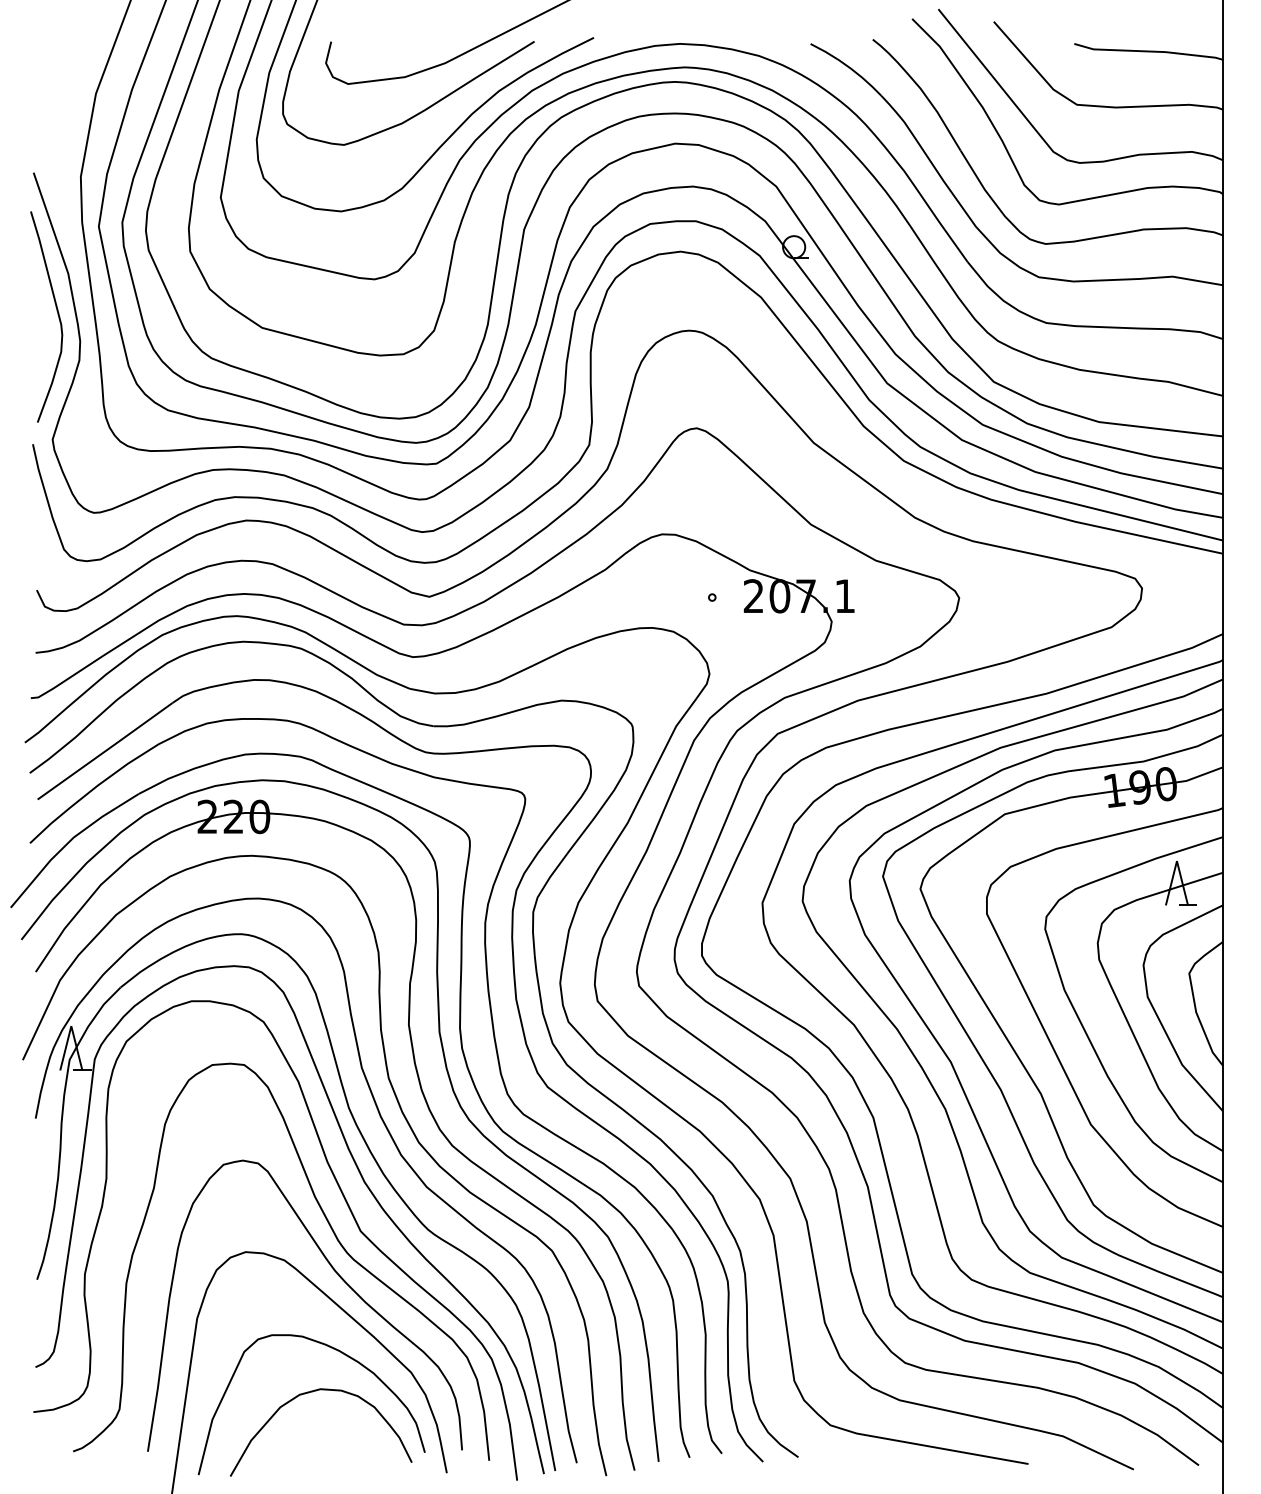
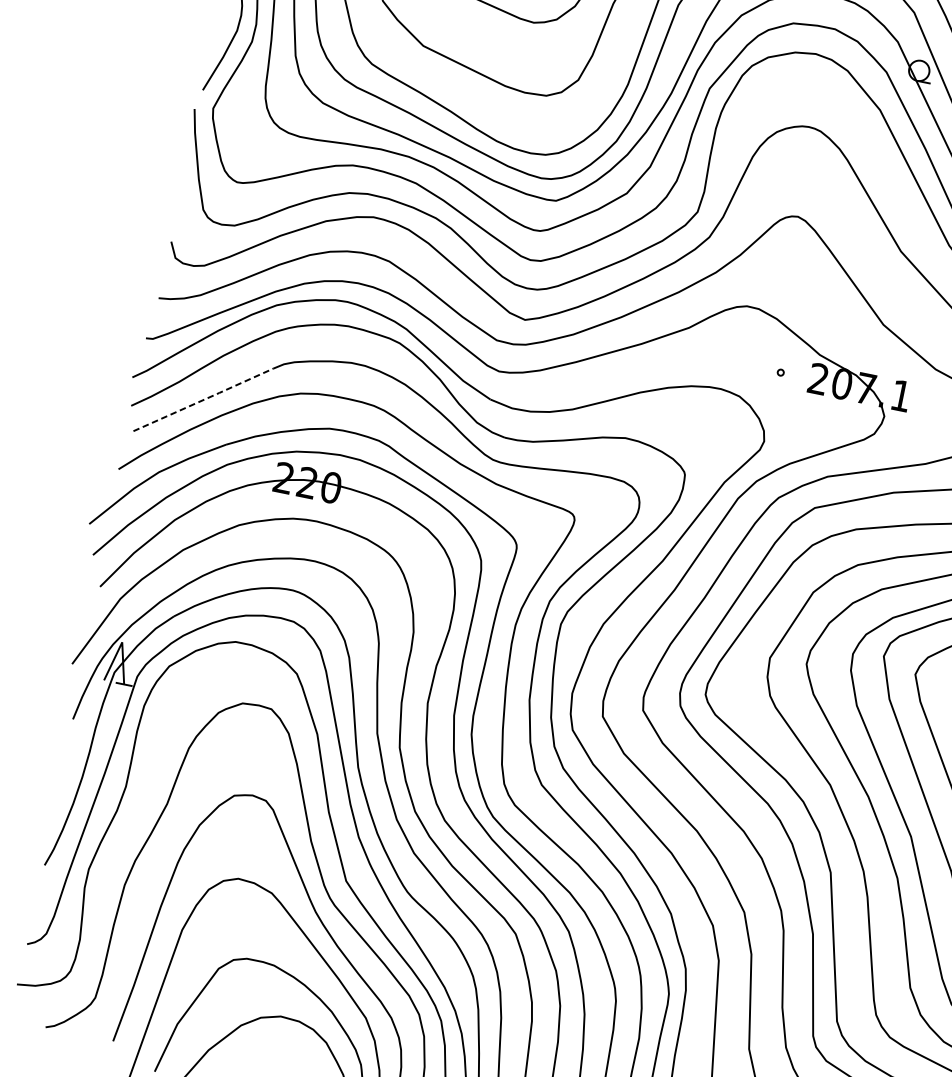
line: (105, 750) -> (203, 399), solid -> dashed

